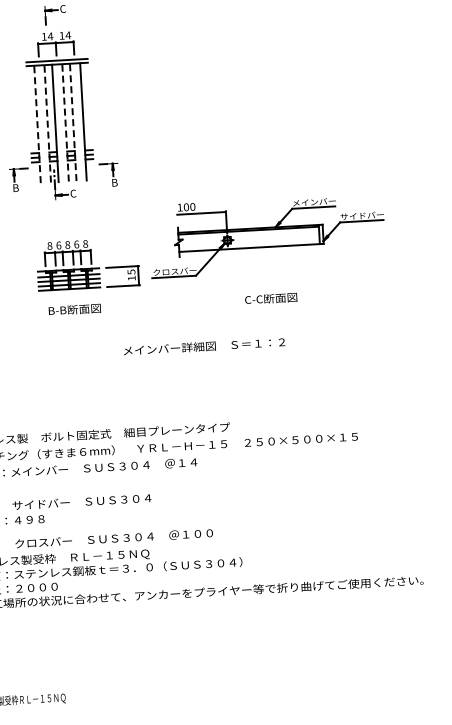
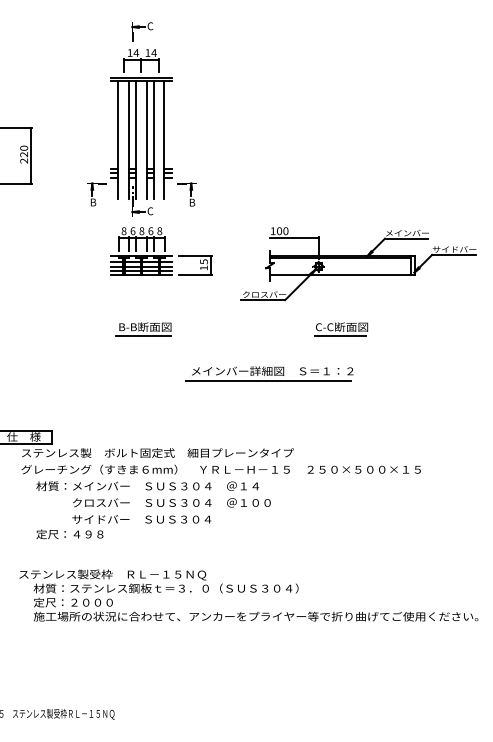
line: (73, 122) -> (154, 140), dashed -> solid
line: (65, 123) -> (146, 140), dashed -> solid
line: (37, 124) -> (118, 140), dashed -> solid
line: (47, 124) -> (128, 140), dashed -> solid
part: (267, 236) -> (358, 264), moved
part: (88, 264) -> (161, 251), moved
line: (269, 308) -> (339, 336), added
line: (73, 319) -> (143, 336), added
line: (200, 356) -> (268, 380), added
text: (113, 538) -> (171, 502), moved

